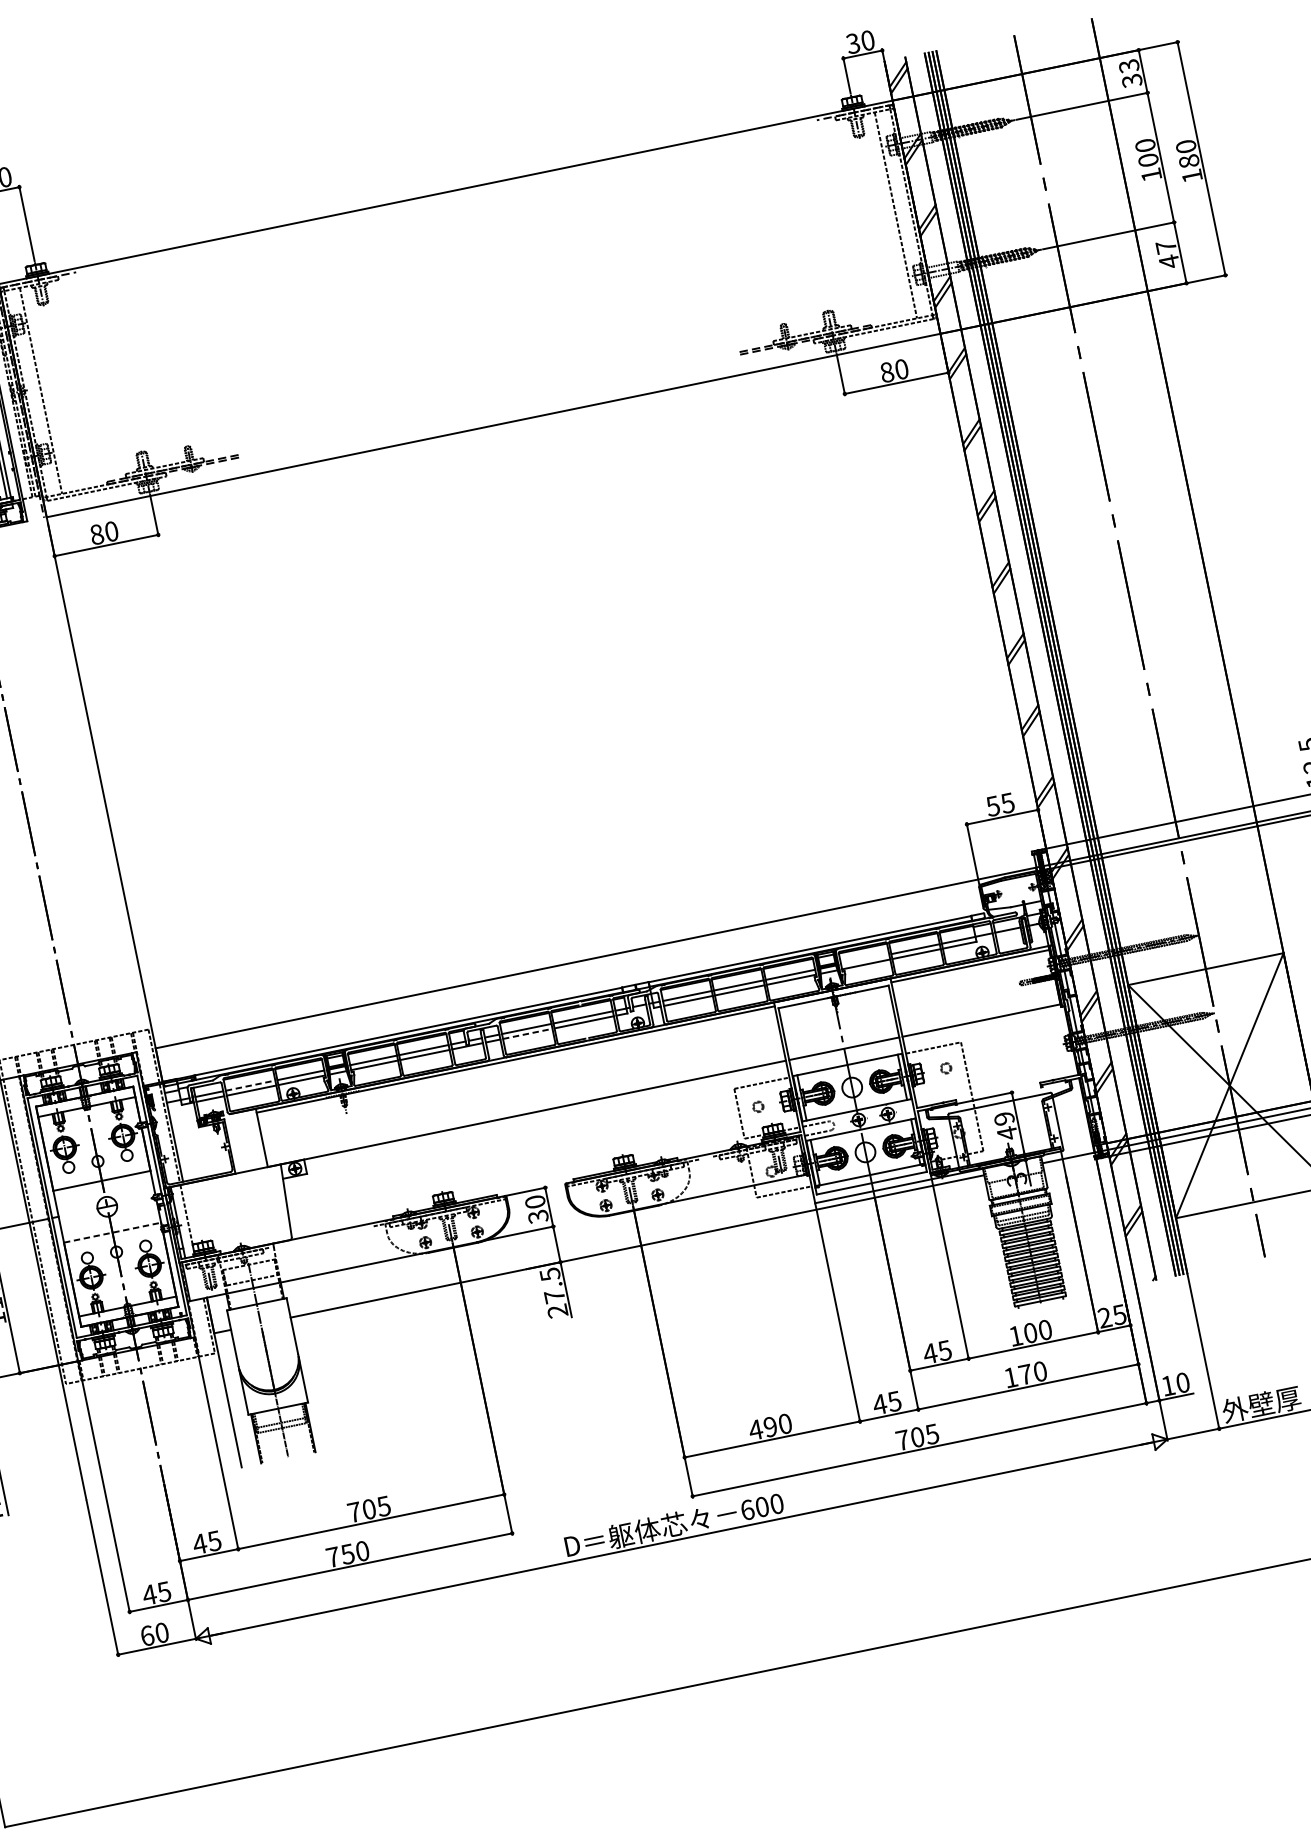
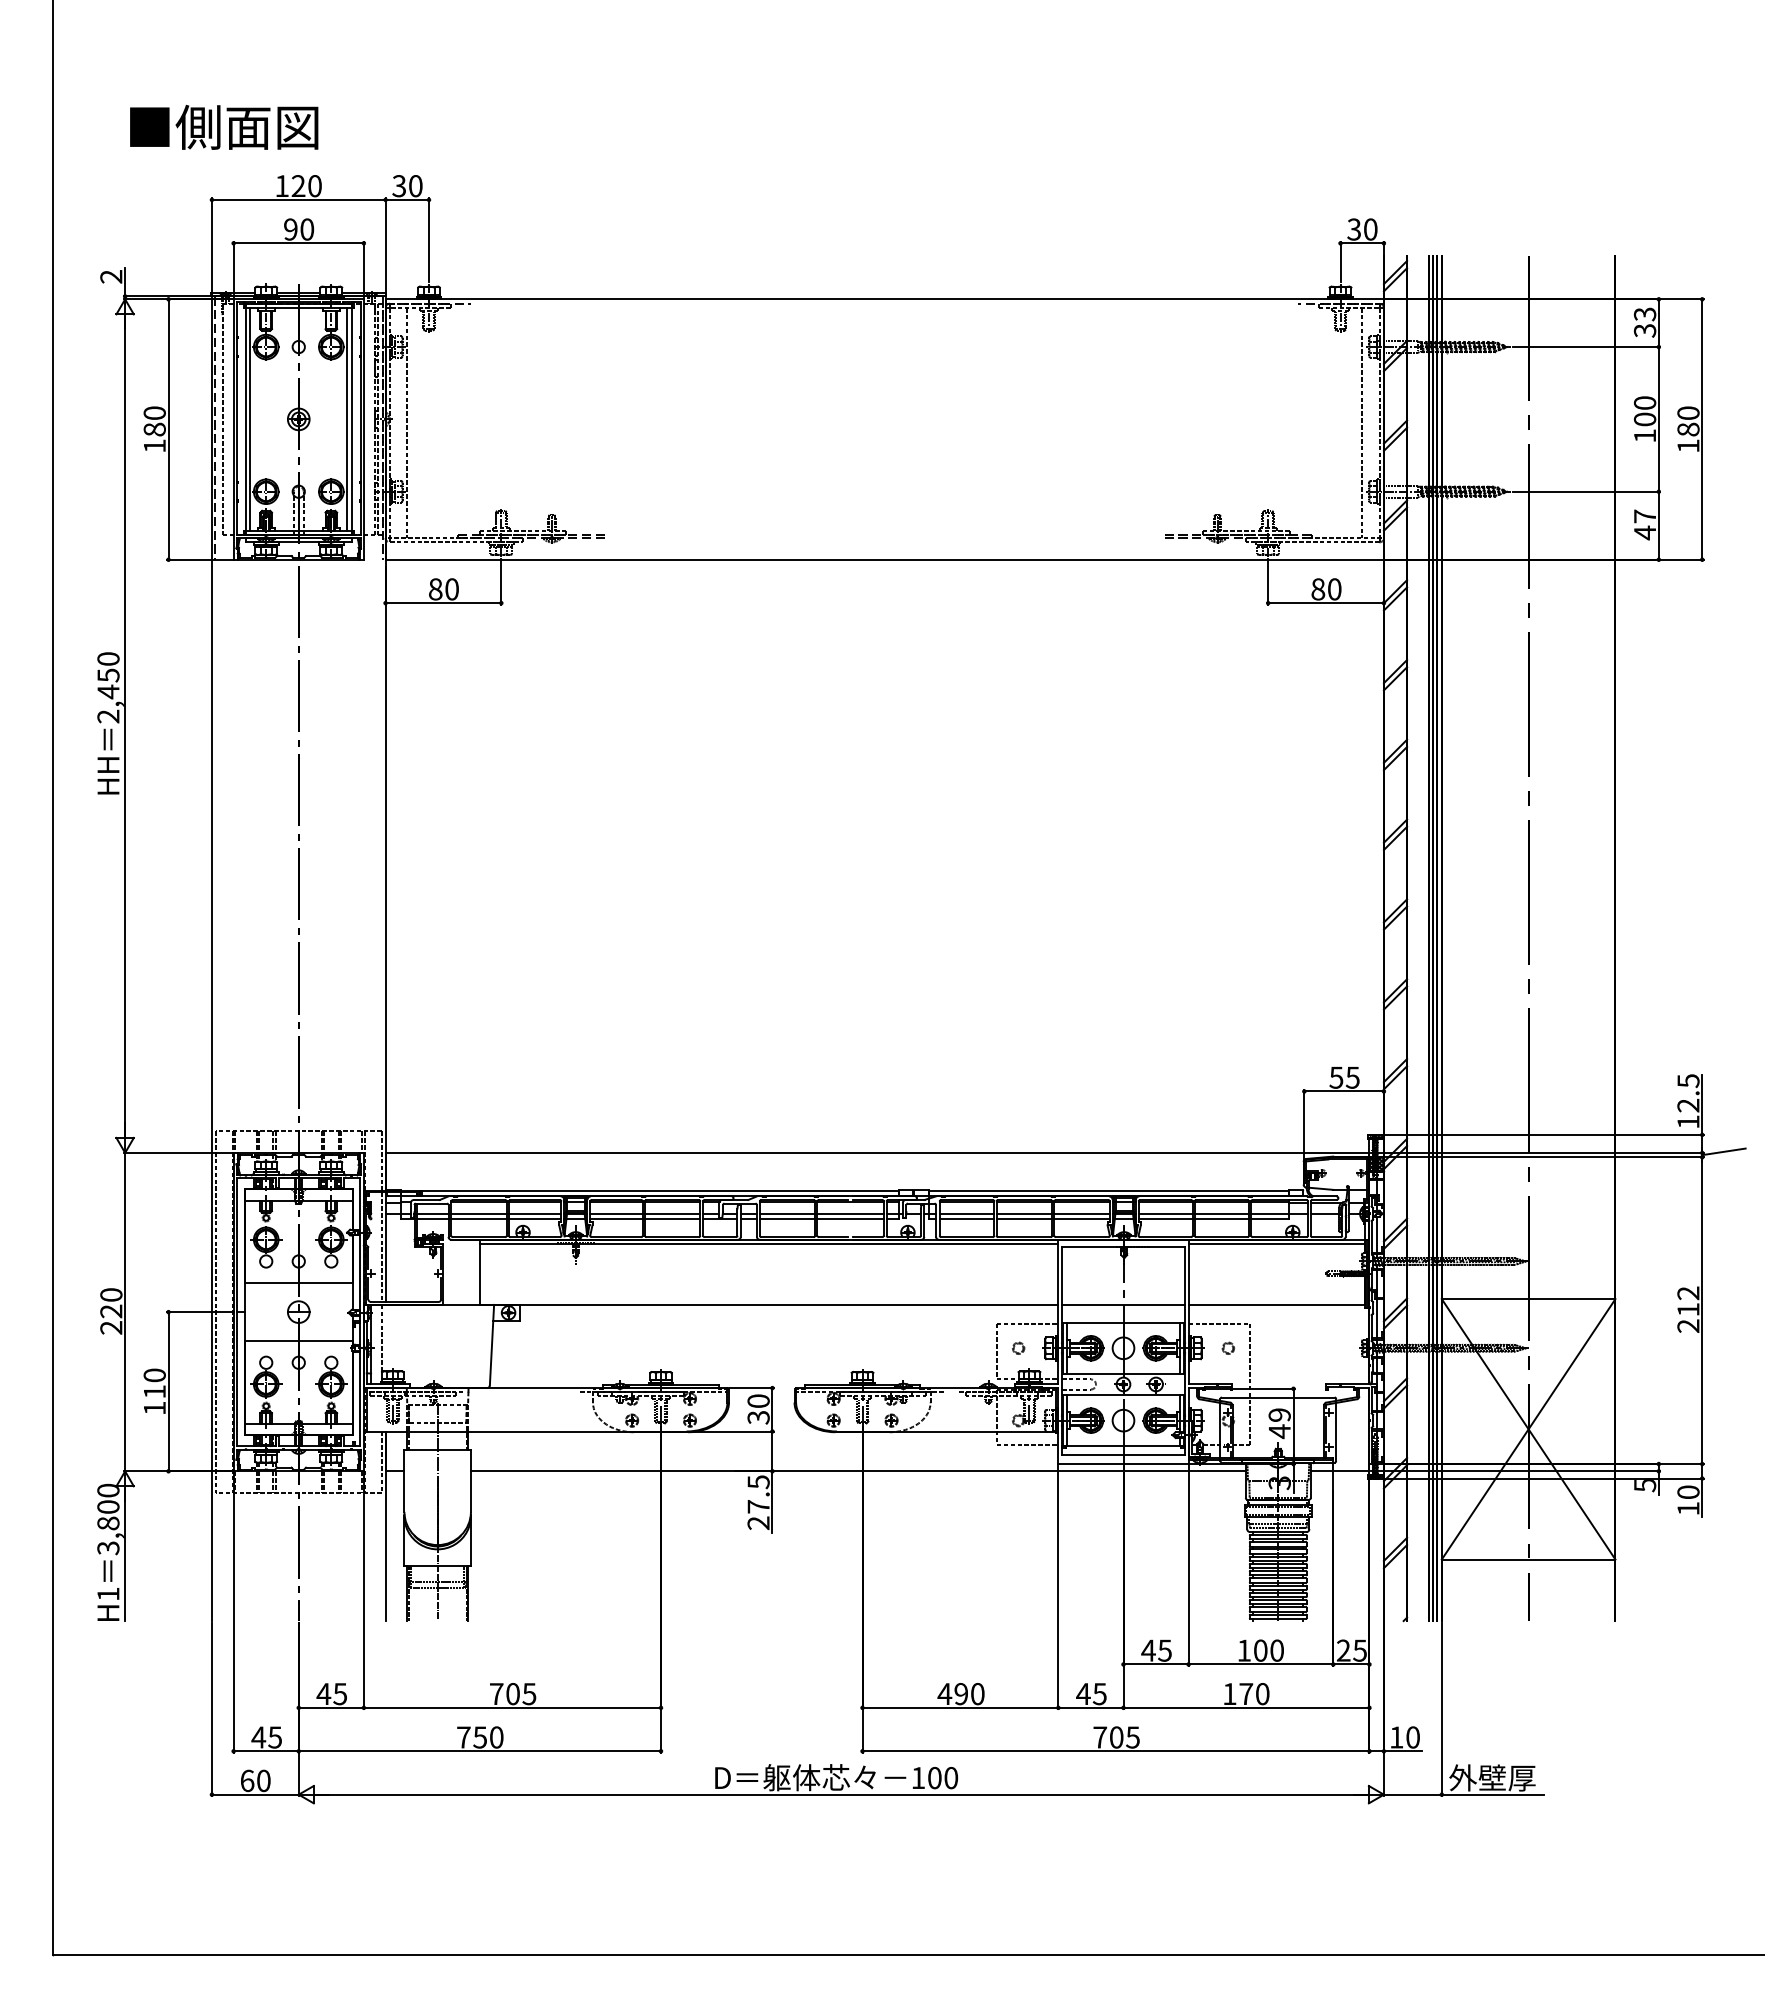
line: (865, 959) -> (1165, 1213), added
line: (527, 1034) -> (787, 1219), dashed -> solid
line: (250, 1085) -> (479, 1213), dashed -> solid
line: (113, 1232) -> (299, 1341), dashed -> solid
text: (747, 1509) -> (918, 1777), 600 -> 100

